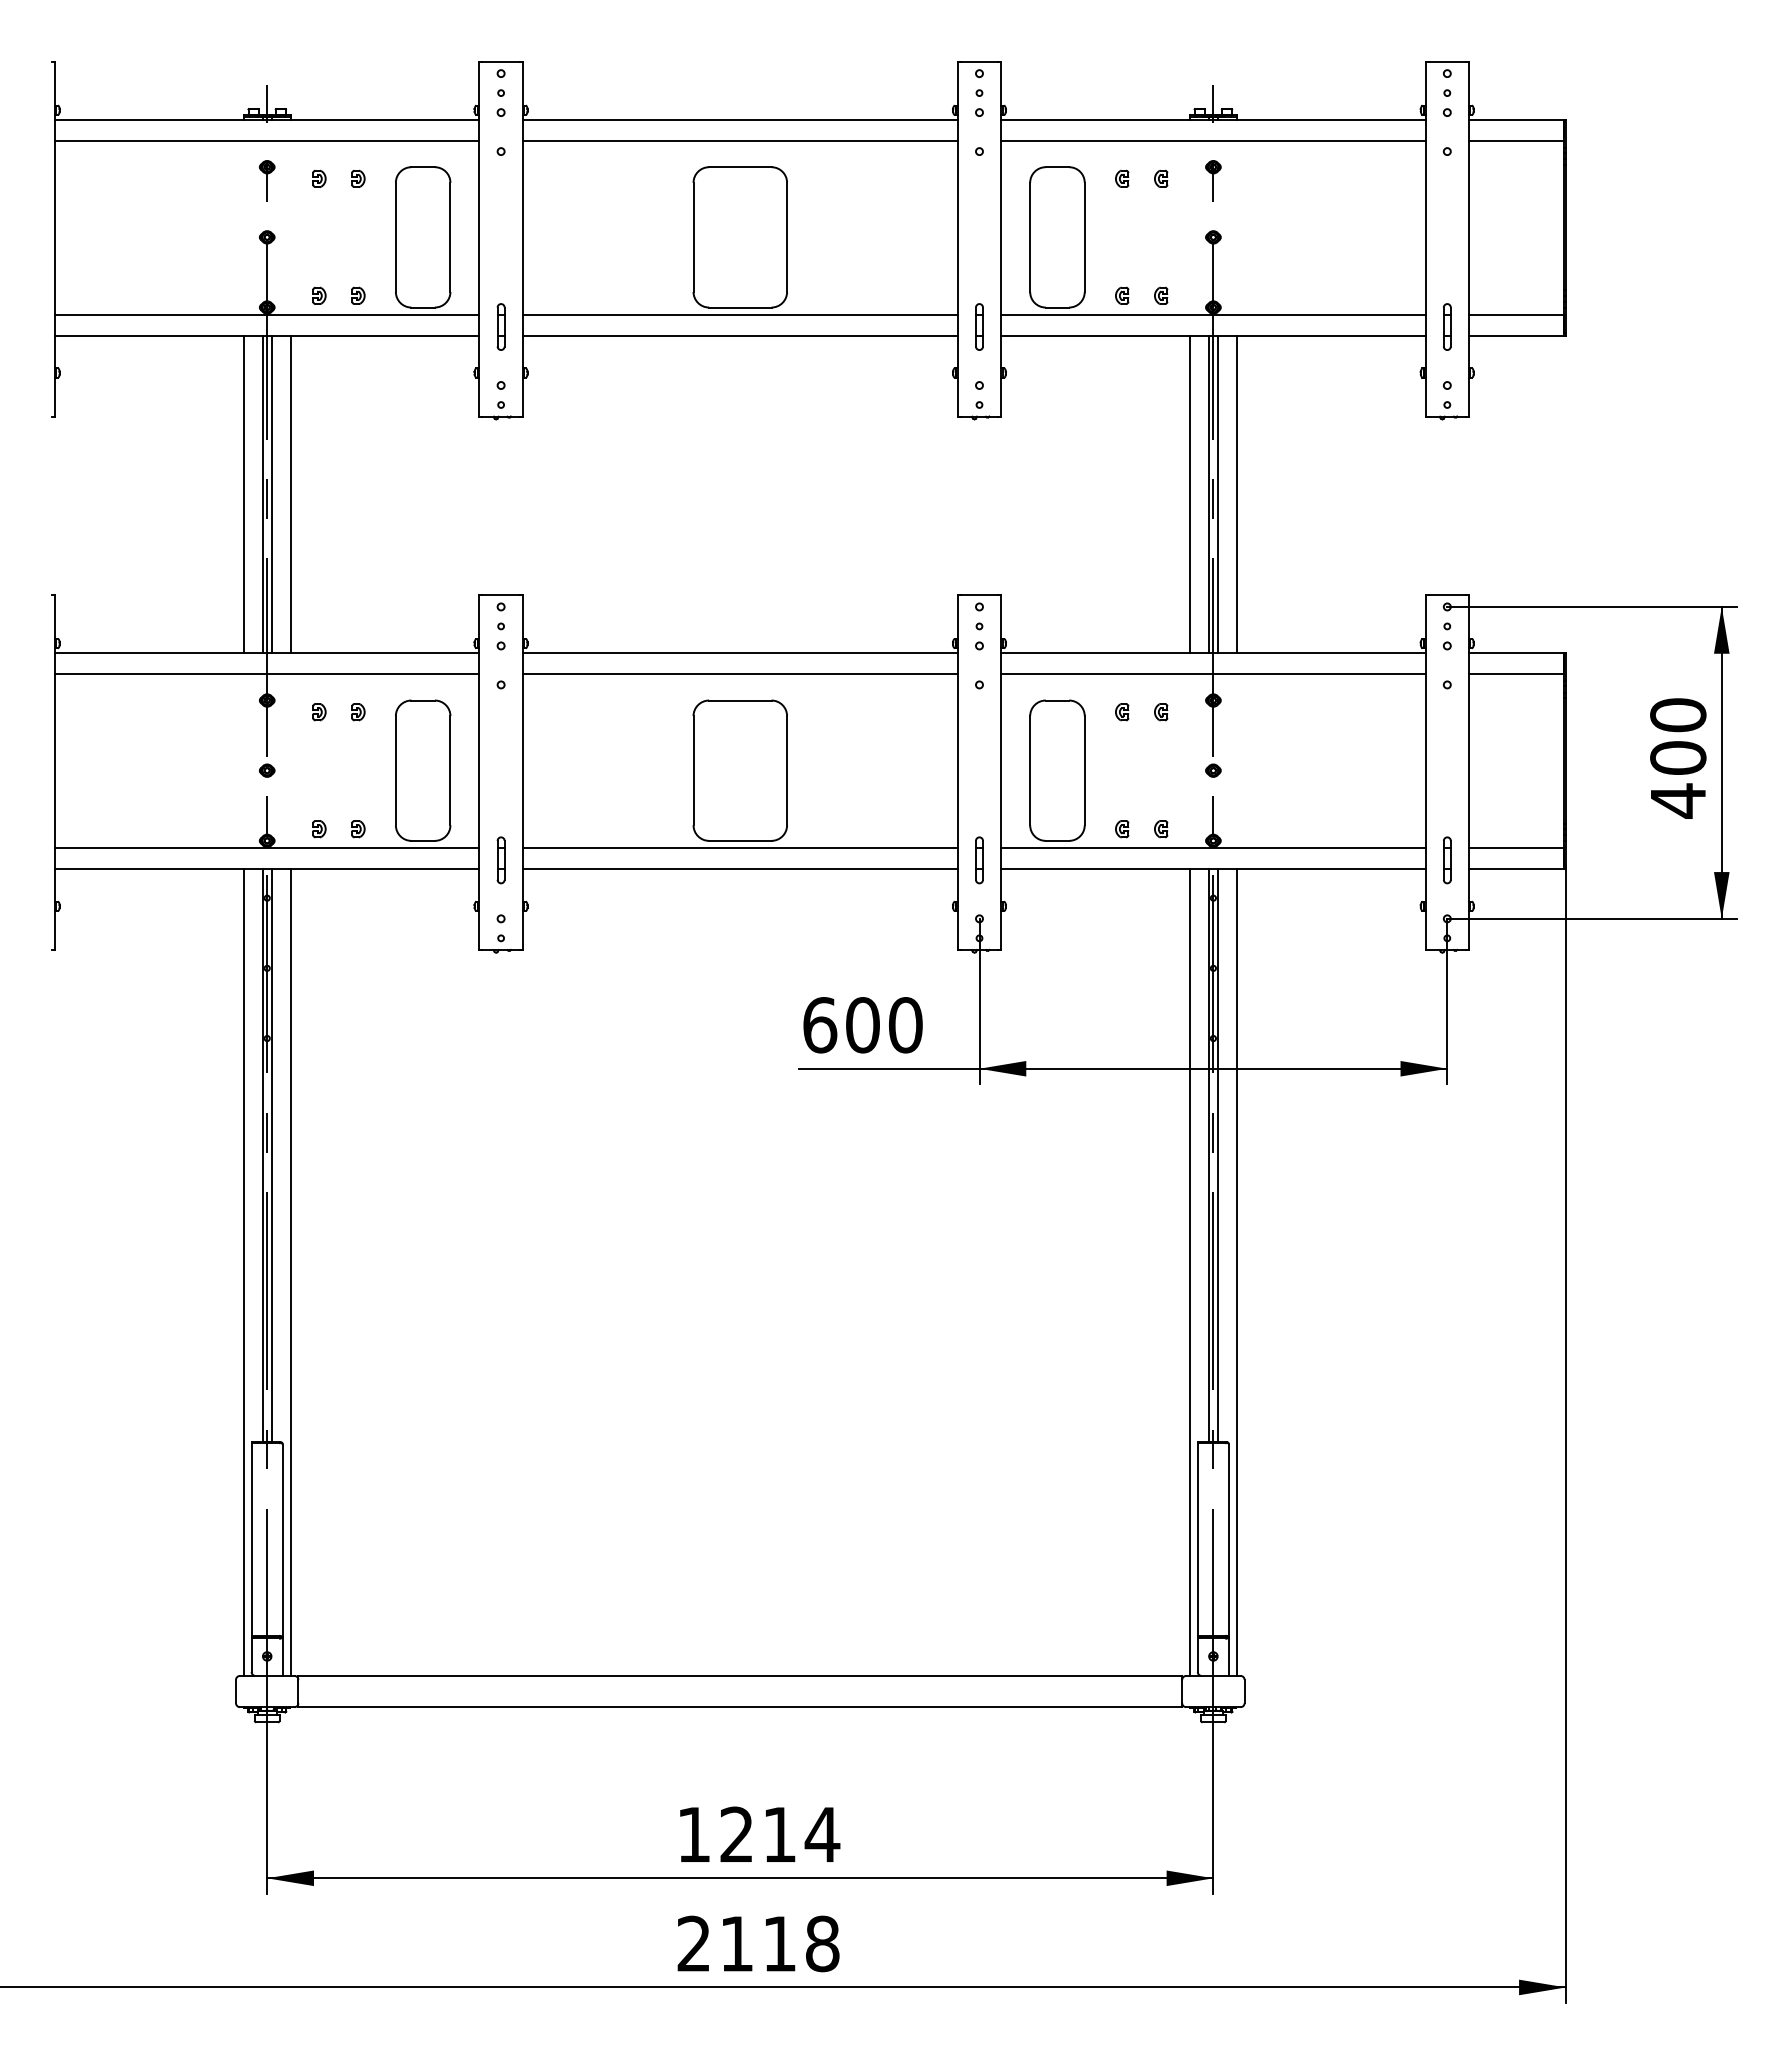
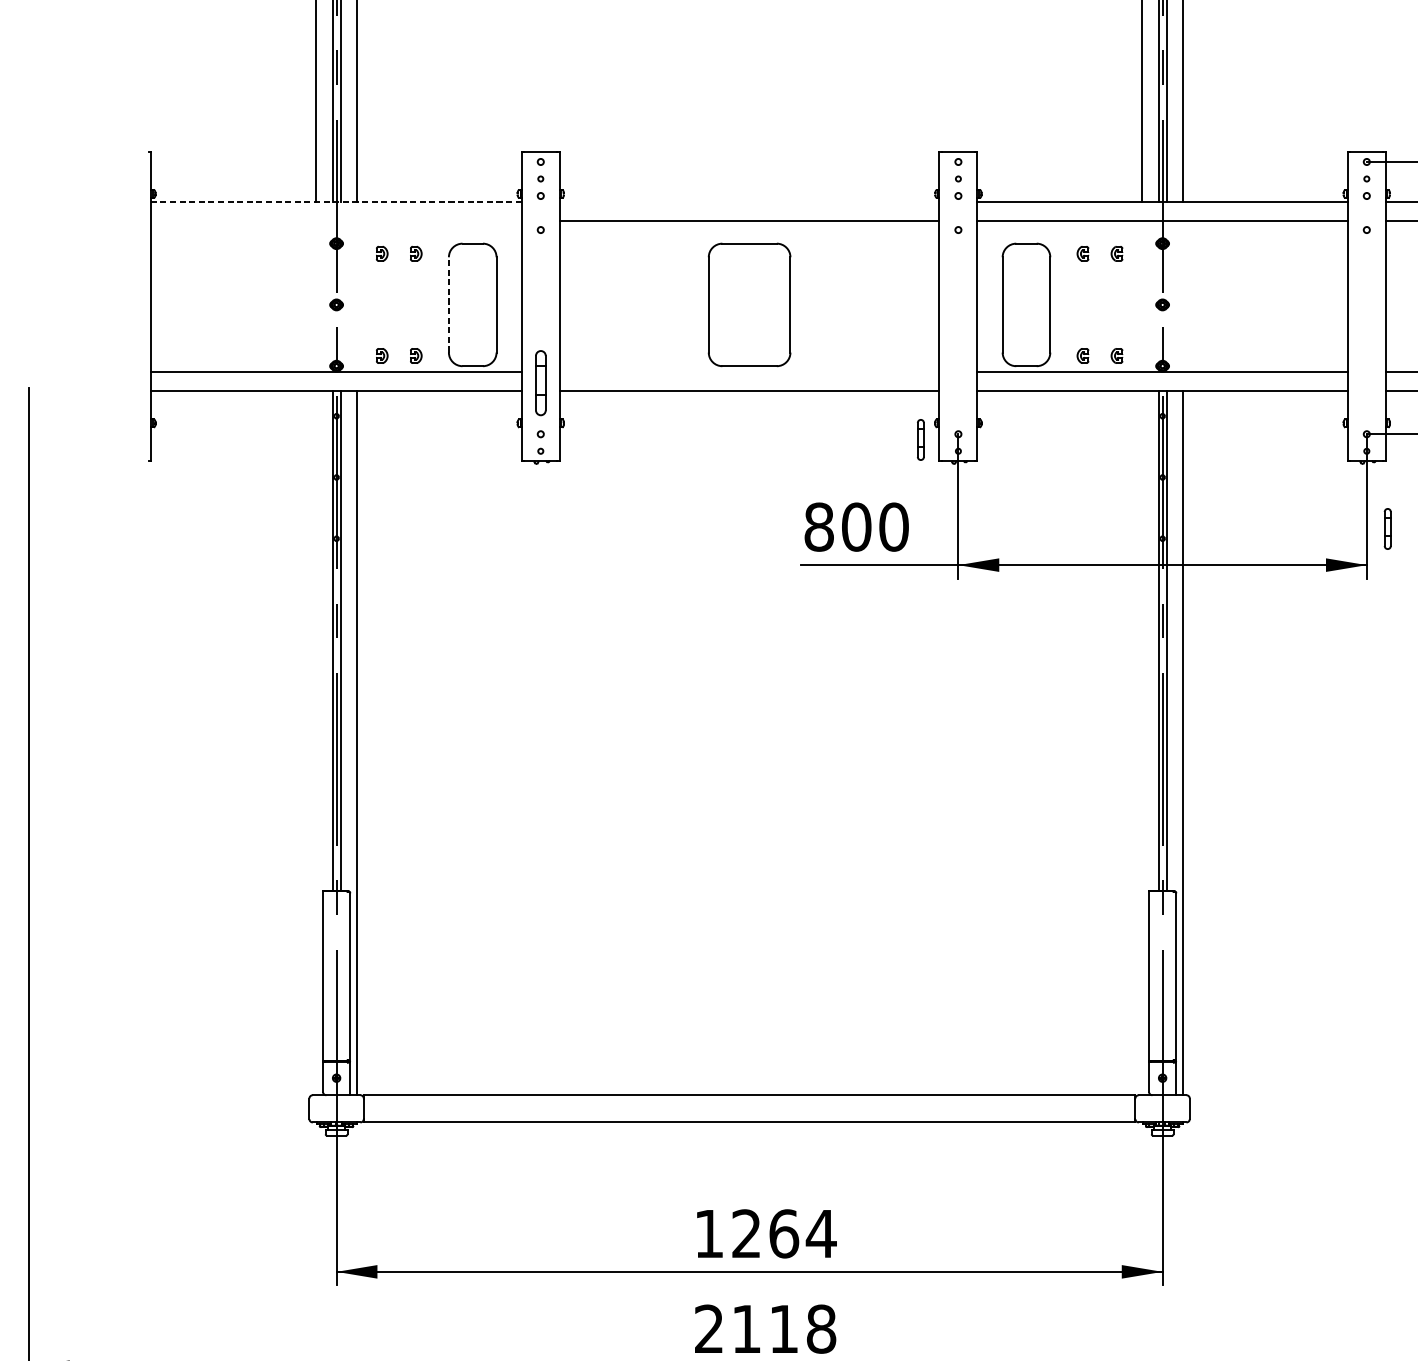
line: (266, 652) -> (335, 201), solid -> dashed
line: (739, 652) -> (748, 201), removed
line: (267, 674) -> (336, 220), removed
line: (395, 770) -> (448, 304), solid -> dashed
line: (739, 847) -> (748, 371), removed
part: (500, 860) -> (540, 383), size x1.6
part: (979, 860) -> (920, 440), moved
part: (1447, 860) -> (1387, 529), moved
text: (820, 1025) -> (819, 527), 600 -> 800
line: (243, 1271) -> (315, 742), removed
line: (1190, 1271) -> (1142, 742), removed
text: (780, 1834) -> (784, 1233), 1214 -> 1264

